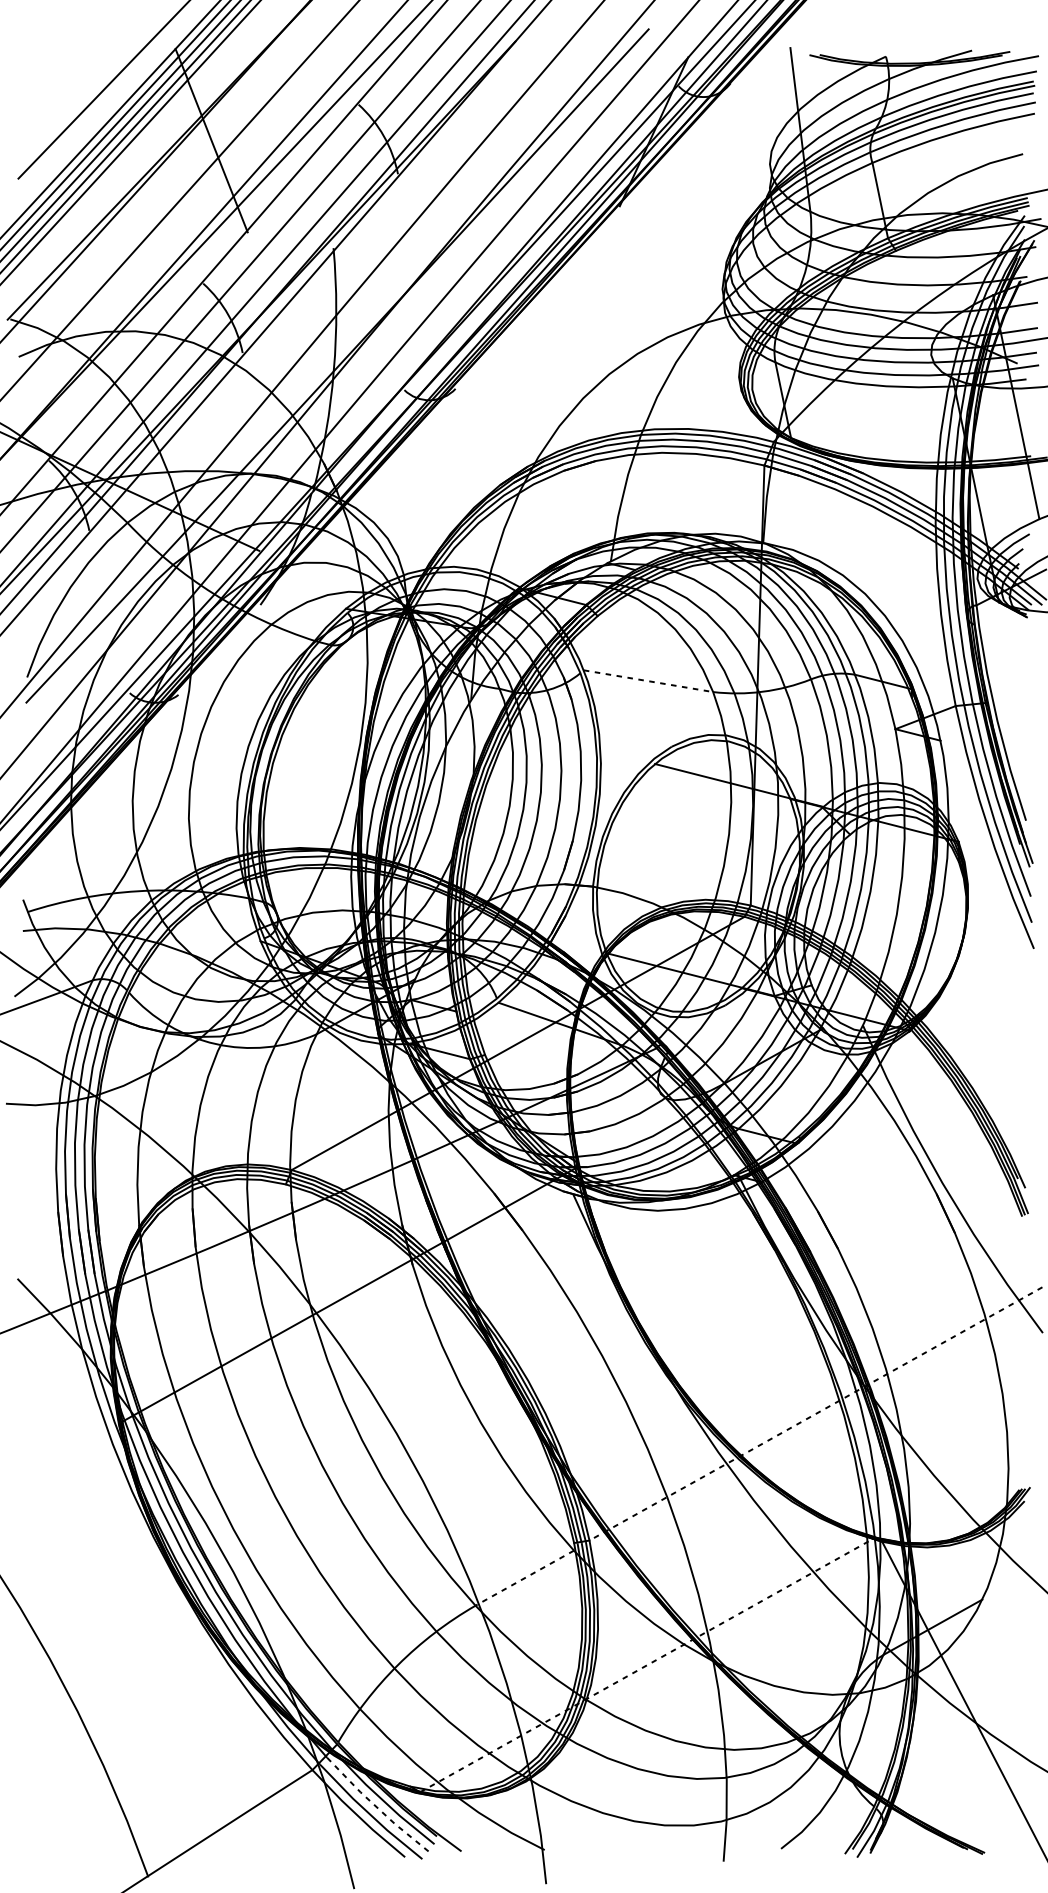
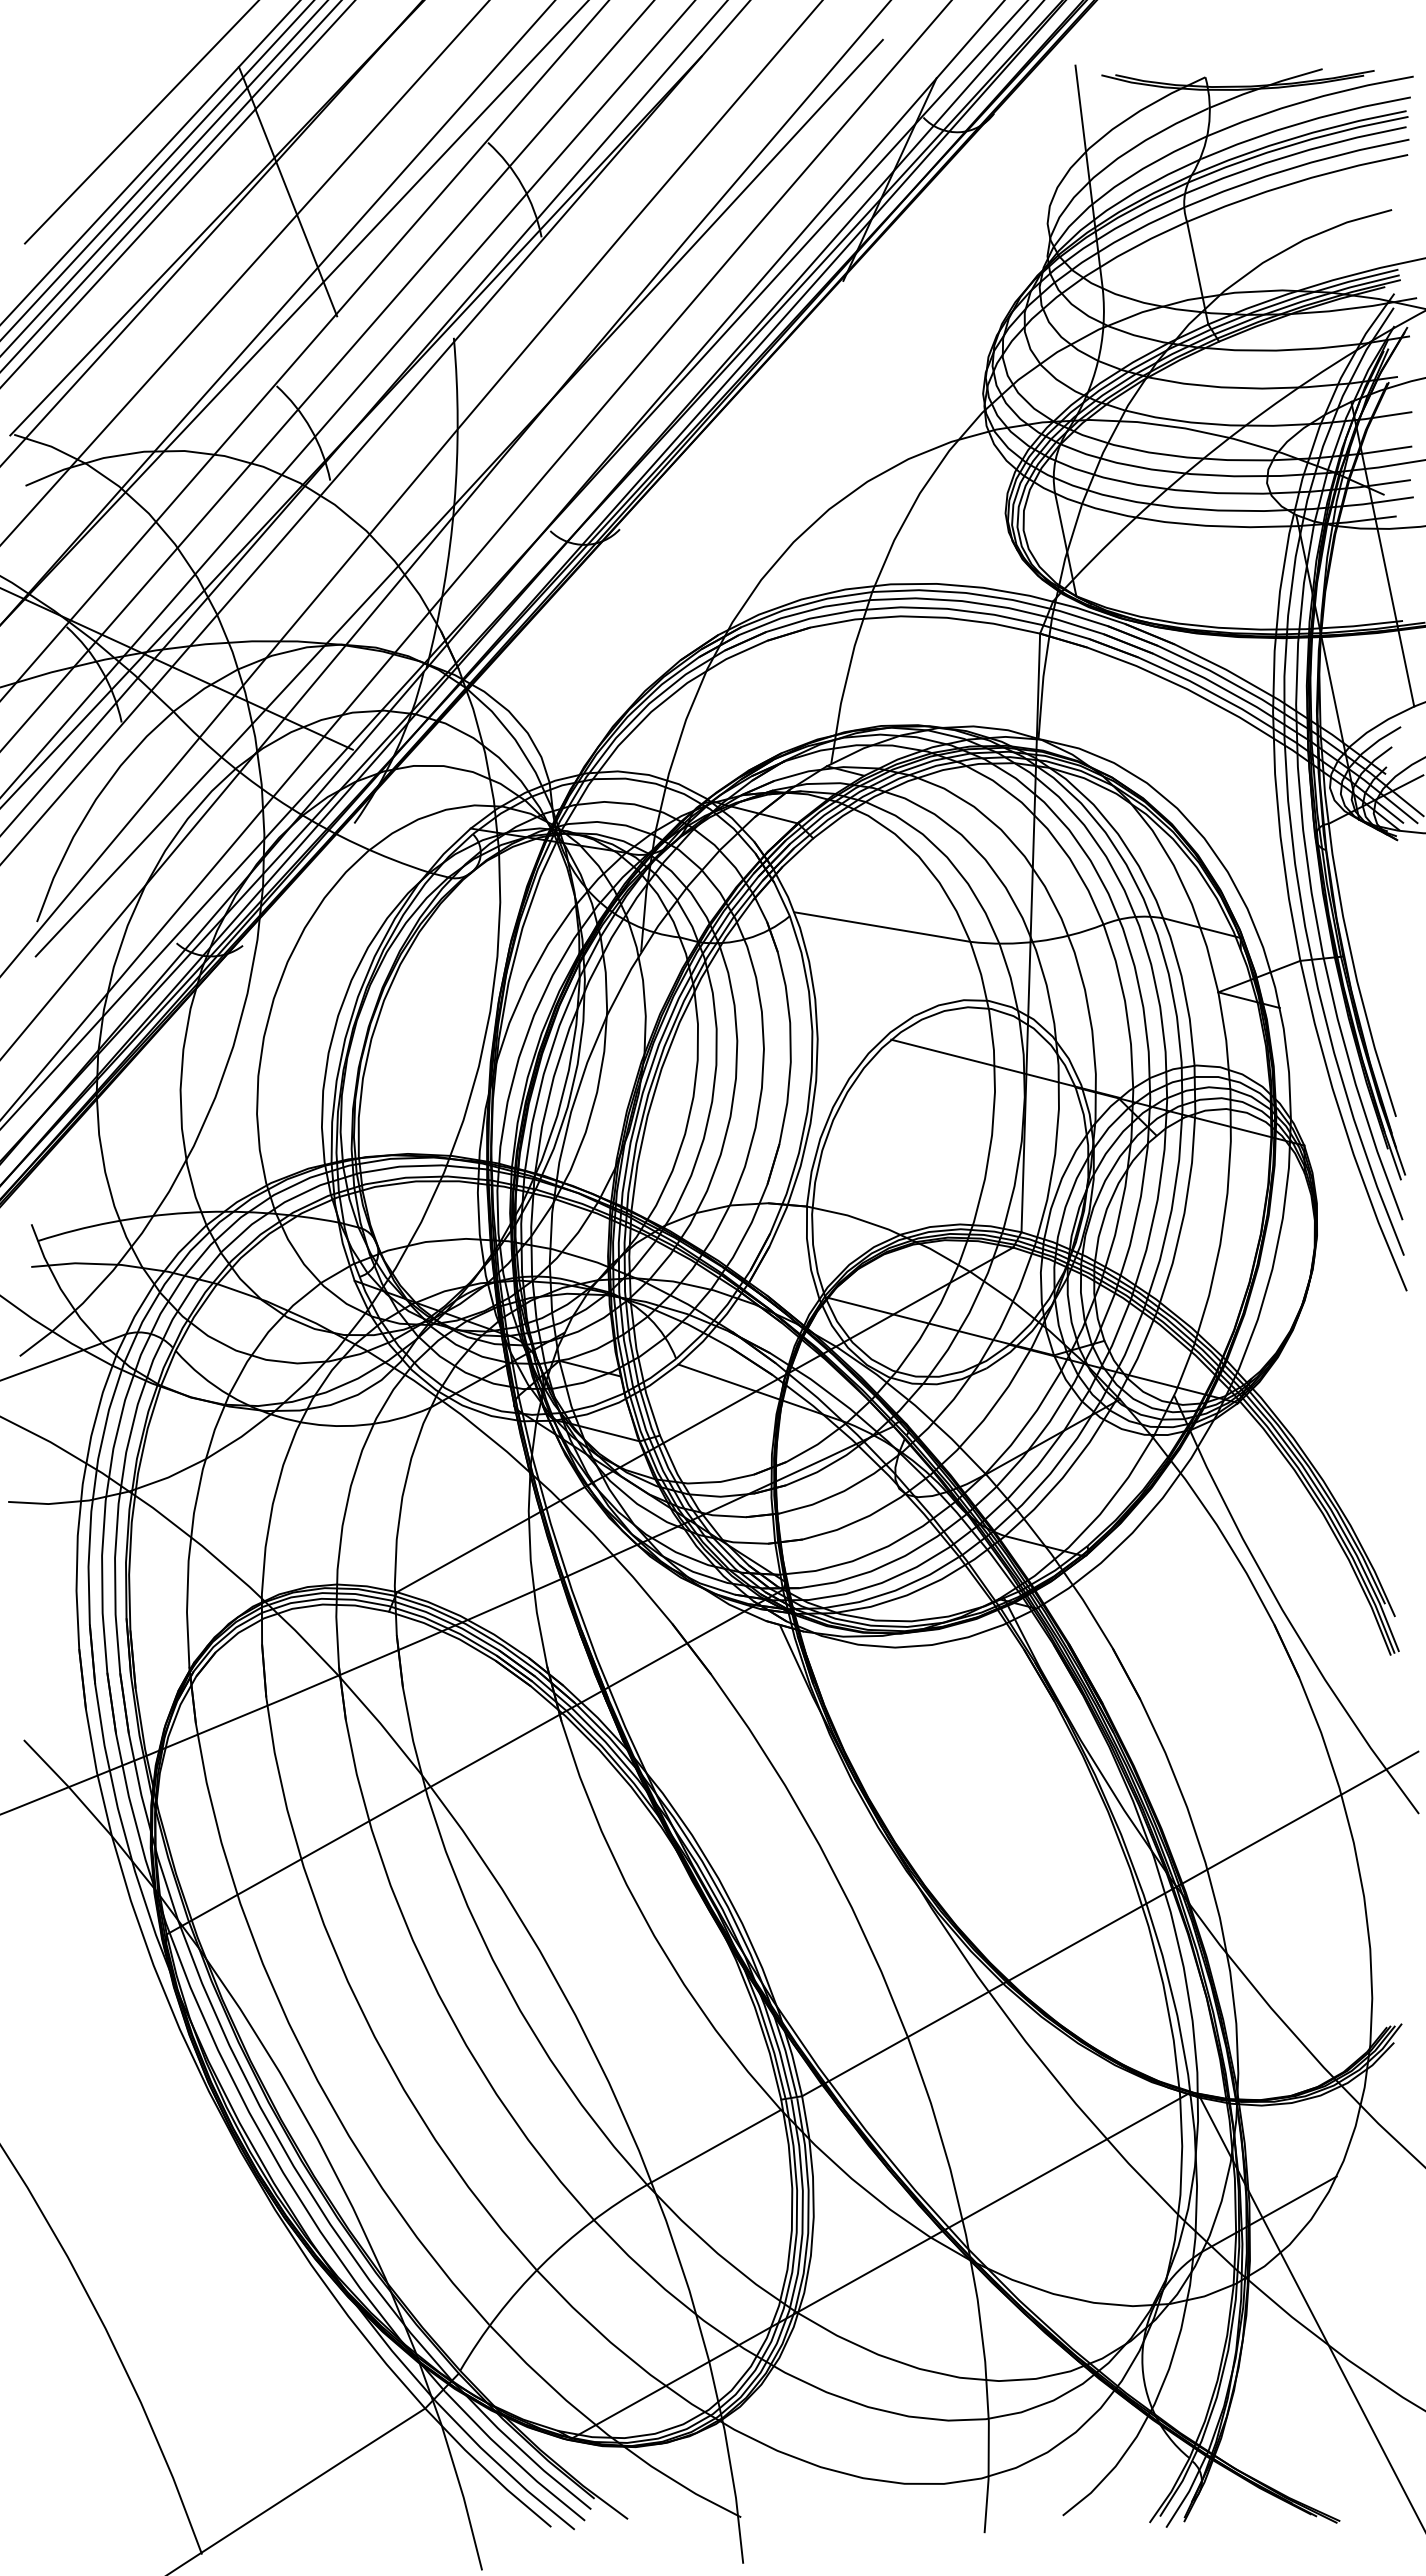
line: (648, 681) -> (882, 927), dashed -> solid
line: (815, 1414) -> (1109, 1924), dashed -> solid
line: (525, 1578) -> (714, 2147), dashed -> solid
line: (647, 1665) -> (880, 2266), dashed -> solid
line: (376, 1806) -> (512, 2458), dashed -> solid

